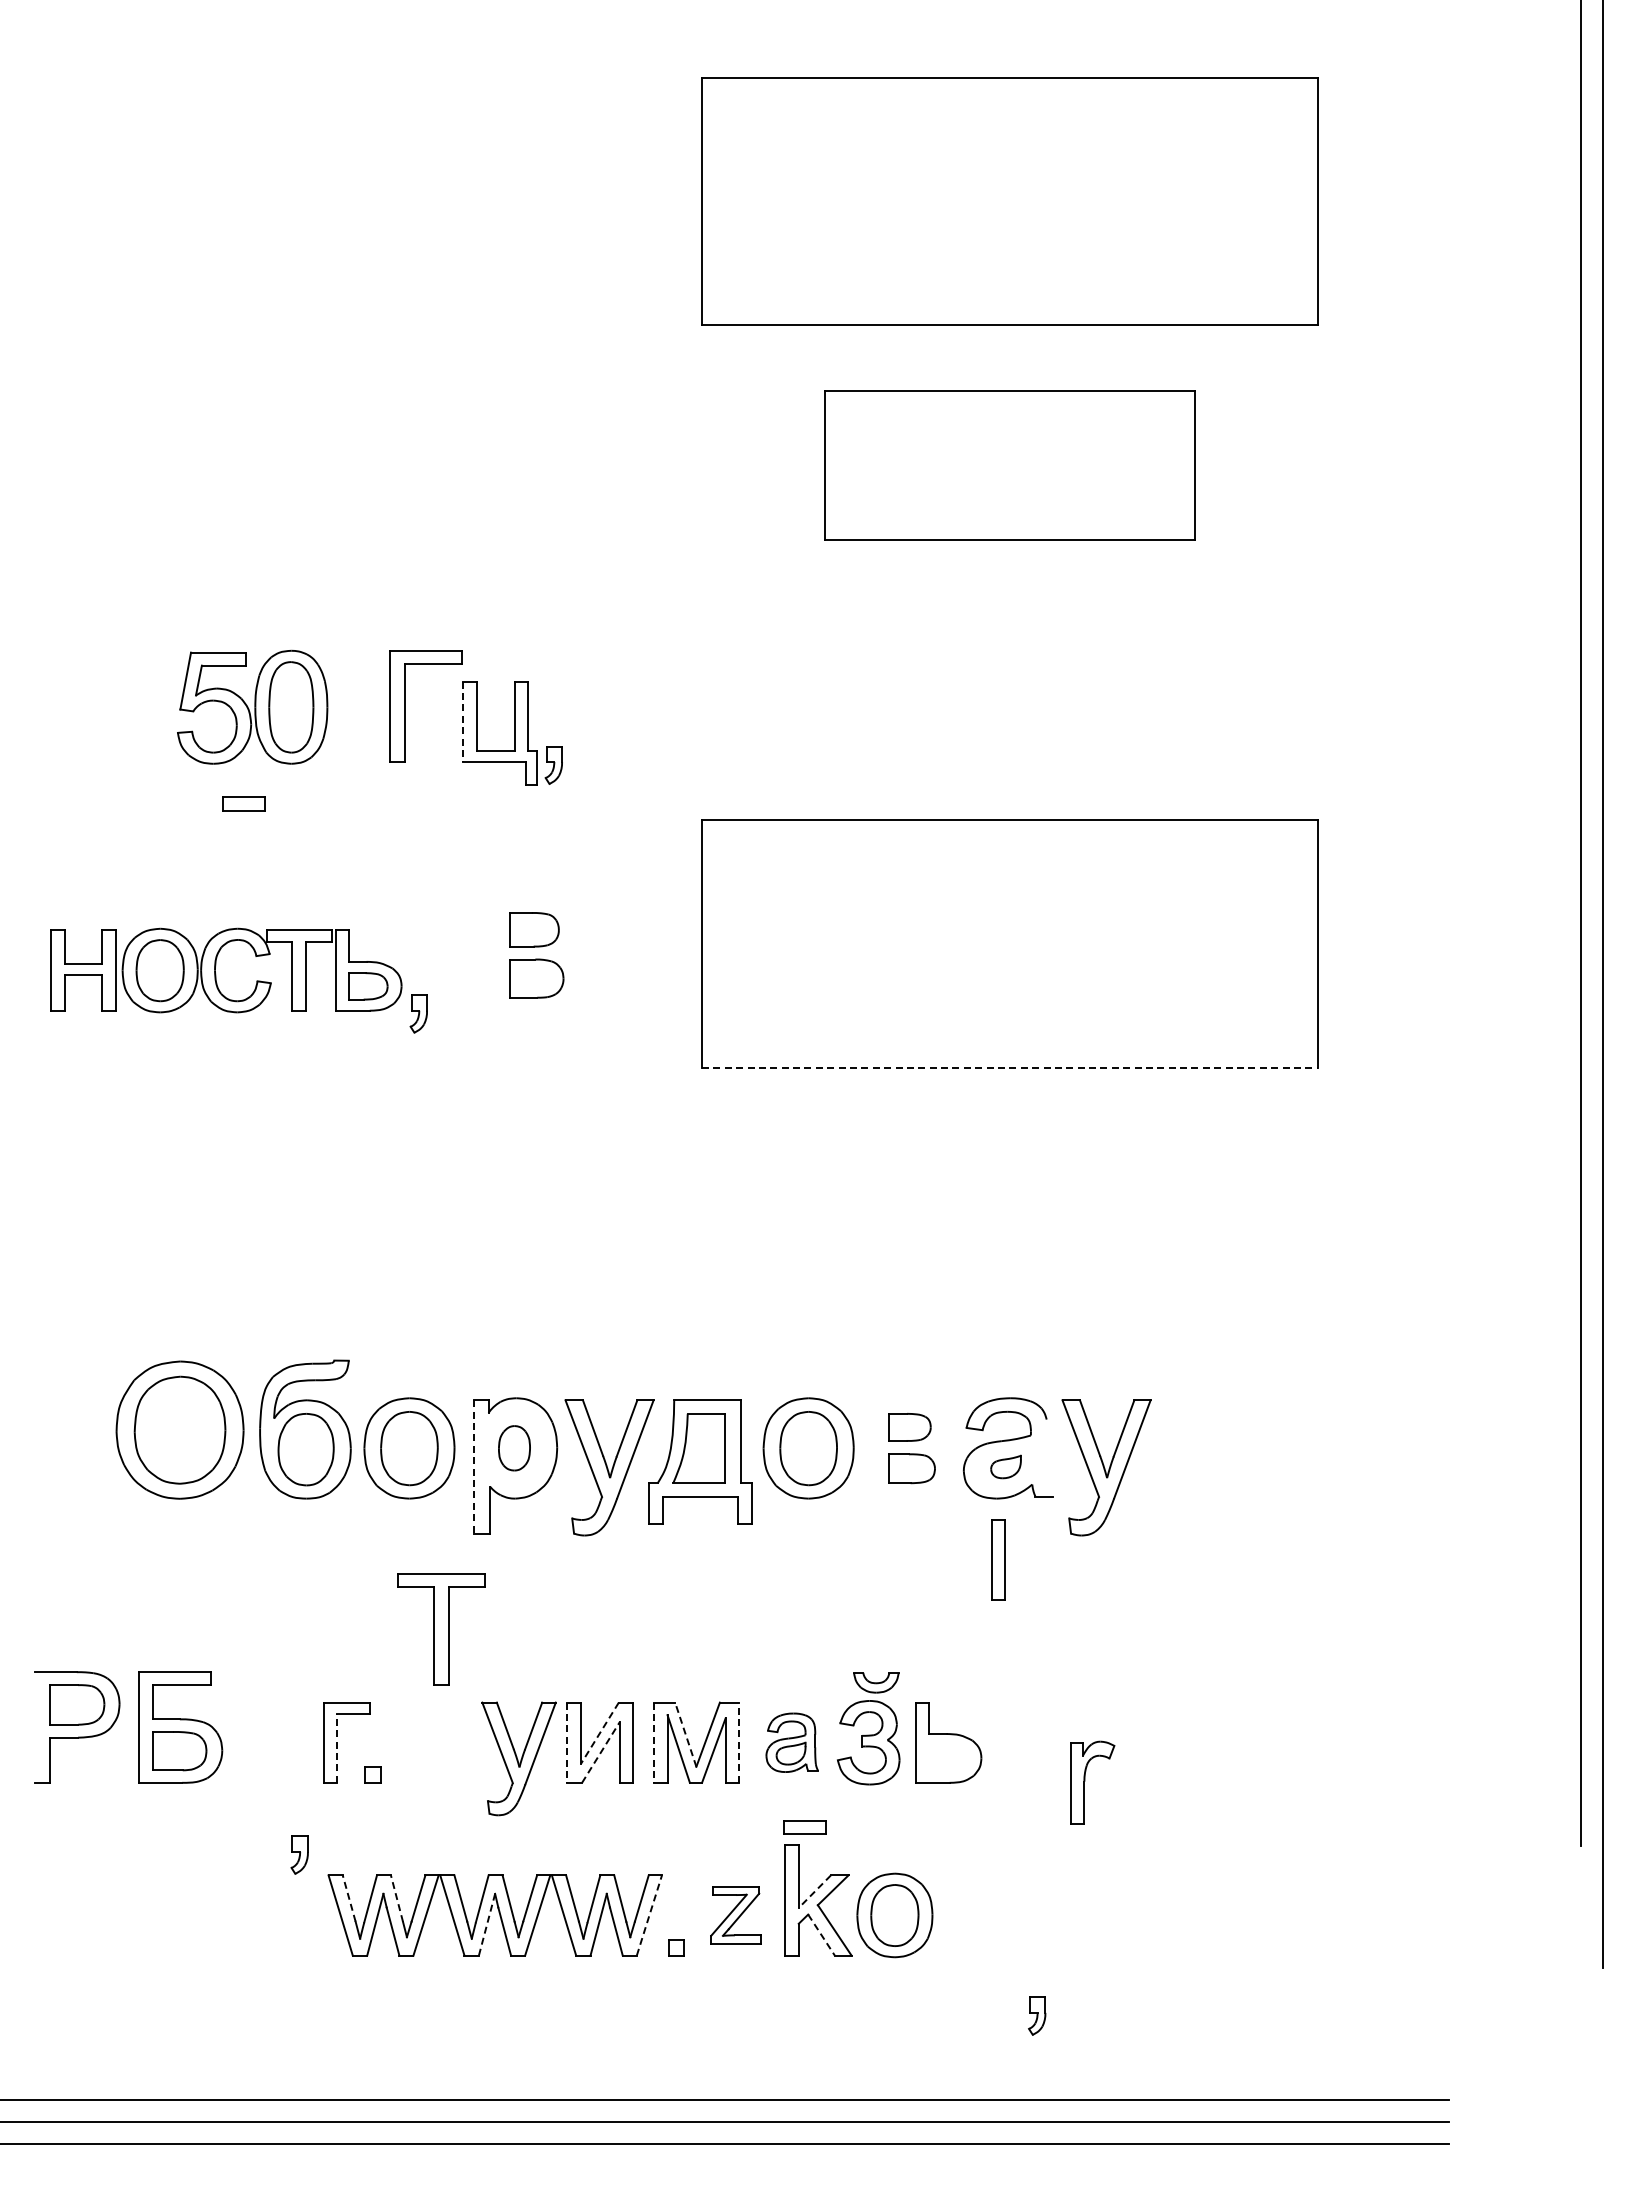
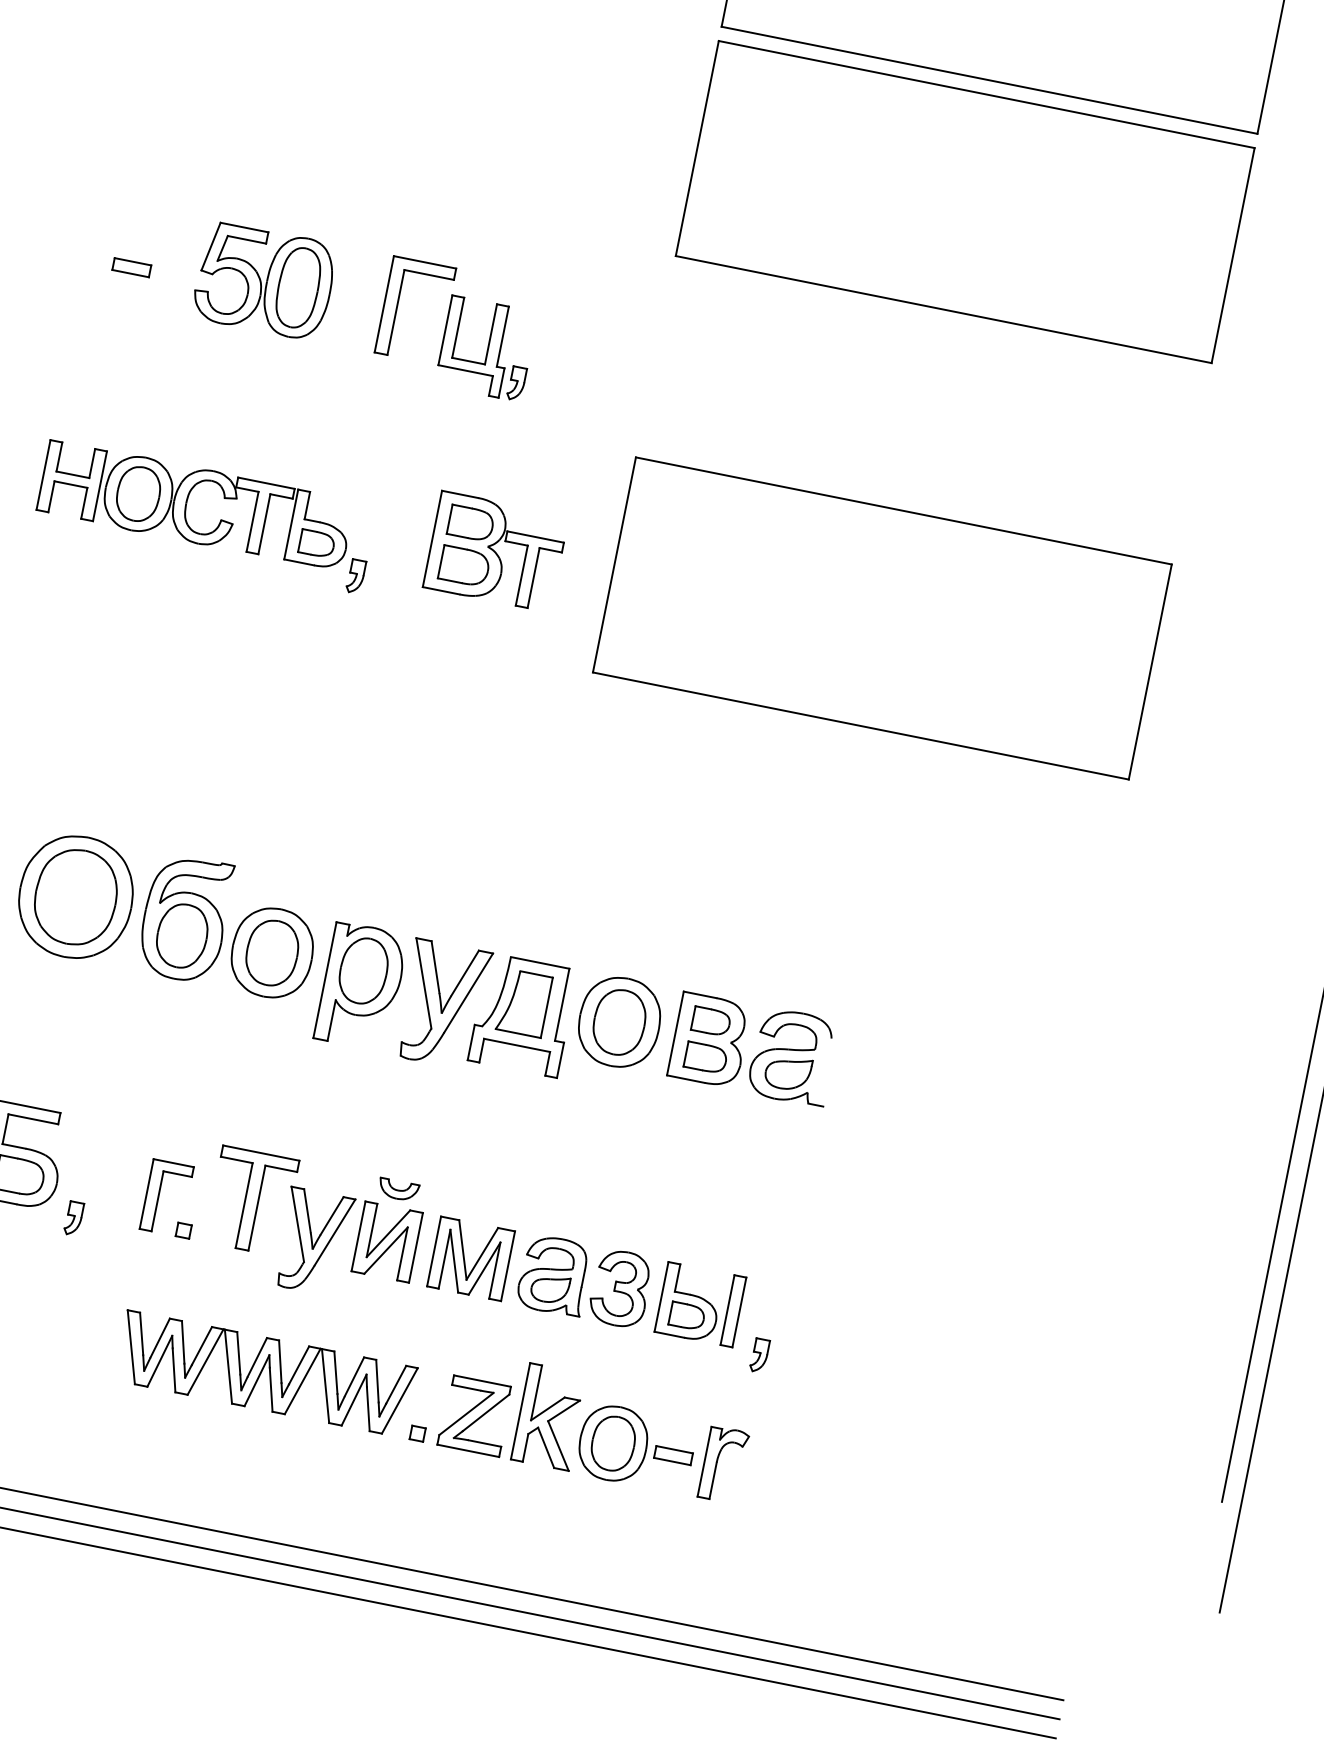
part: (1009, 465) -> (965, 202), size x1.67
line: (463, 722) -> (445, 330), dashed -> solid
part: (243, 803) -> (131, 267), moved
part: (567, 955) -> (495, 551), added
line: (1010, 1067) -> (861, 726), dashed -> solid
part: (514, 1448) -> (363, 971), size x1.67
part: (912, 1448) -> (709, 1040), added
line: (473, 1466) -> (324, 979), dashed -> solid
part: (1005, 1466) -> (787, 1072), size x1.67
part: (1106, 1467) -> (875, 1090), removed
part: (998, 1559) -> (733, 1311), moved
part: (441, 1629) -> (251, 1201), moved
part: (876, 1682) -> (398, 1189), moved
line: (599, 1733) -> (388, 1233), dashed -> solid
line: (685, 1734) -> (462, 1249), dashed -> solid
line: (739, 1742) -> (508, 1266), dashed -> solid
part: (791, 1742) -> (553, 1275), size x1.43
line: (567, 1743) -> (358, 1237), dashed -> solid
line: (654, 1743) -> (434, 1252), dashed -> solid
line: (337, 1747) -> (157, 1200), dashed -> solid
line: (600, 1752) -> (385, 1250), dashed -> solid
part: (948, 1758) -> (687, 1316), added
part: (1085, 1781) -> (717, 1462), moved
part: (804, 1827) -> (673, 1455), moved
part: (299, 1854) -> (73, 1218), moved
line: (814, 1891) -> (547, 1408), dashed -> solid
line: (349, 1898) -> (141, 1333), dashed -> solid
line: (396, 1898) -> (182, 1342), dashed -> solid
line: (649, 1915) -> (399, 1400), dashed -> solid
part: (735, 1915) -> (474, 1415), size x1.43
line: (487, 1924) -> (257, 1380), dashed -> solid
line: (821, 1935) -> (546, 1448), dashed -> solid
part: (1037, 2015) -> (760, 1355), moved

